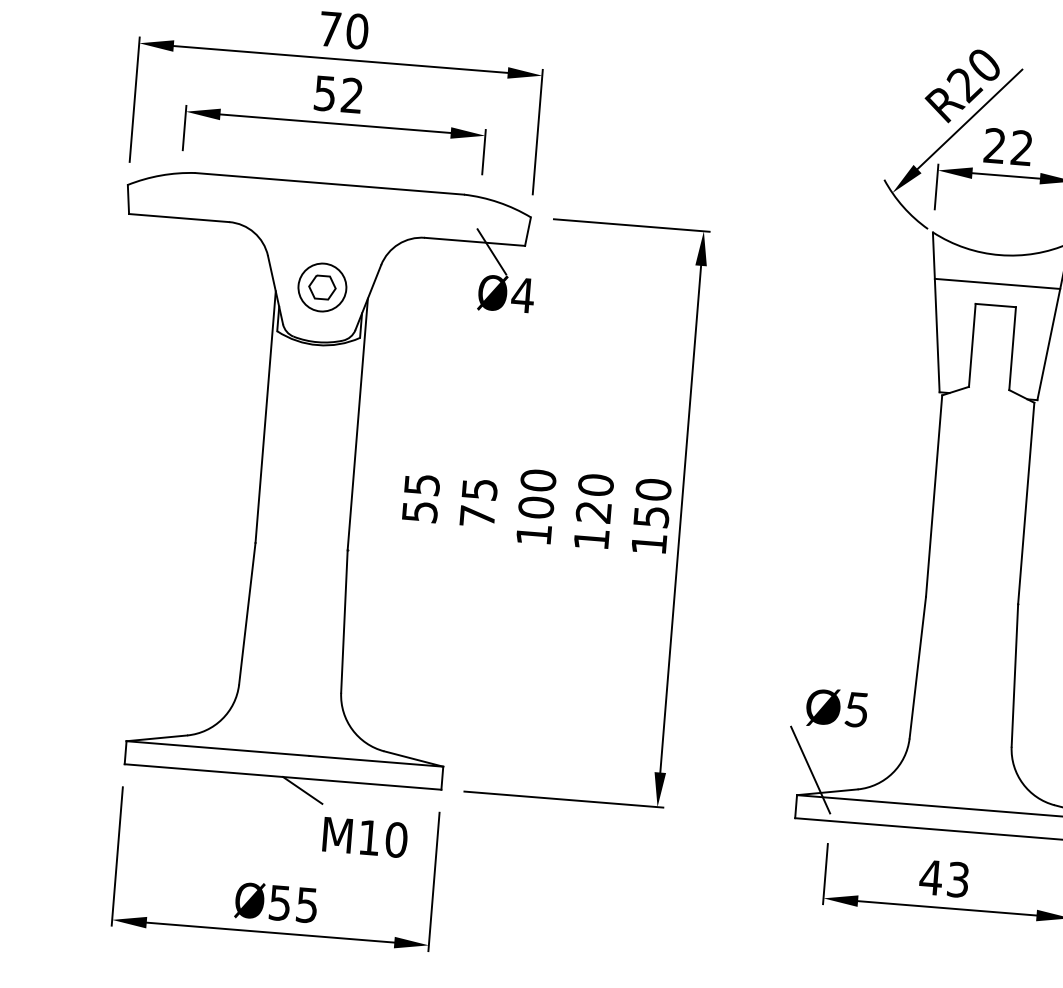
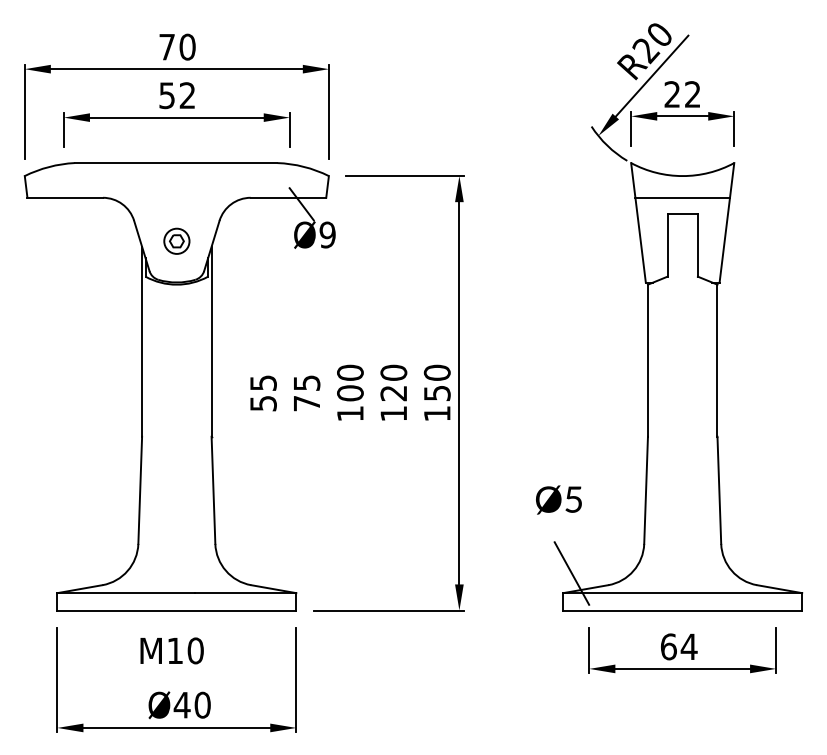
part: (321, 287) -> (176, 241), size x0.7
text: (522, 294) -> (327, 234), Ø4 -> Ø9
text: (836, 708) -> (558, 499), moved
line: (301, 790) -> (191, 619), removed
text: (364, 836) -> (171, 650), moved
text: (944, 878) -> (678, 646), 43 -> 64
text: (292, 903) -> (191, 704), Ø55 -> Ø40

